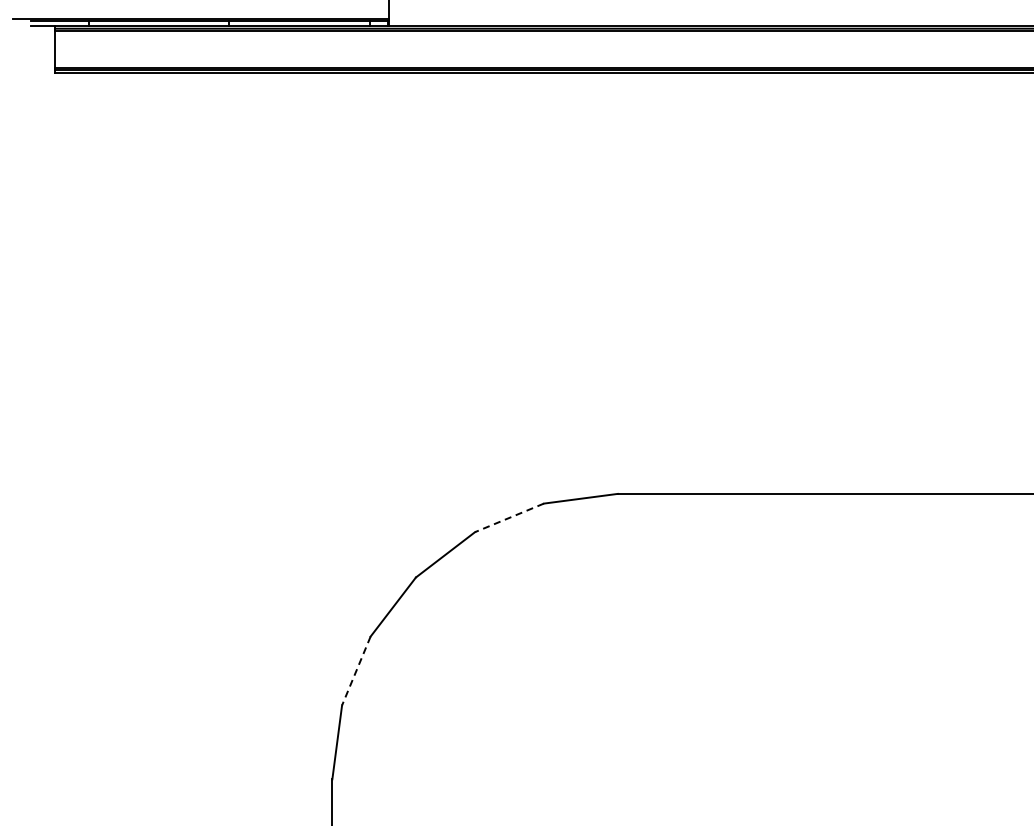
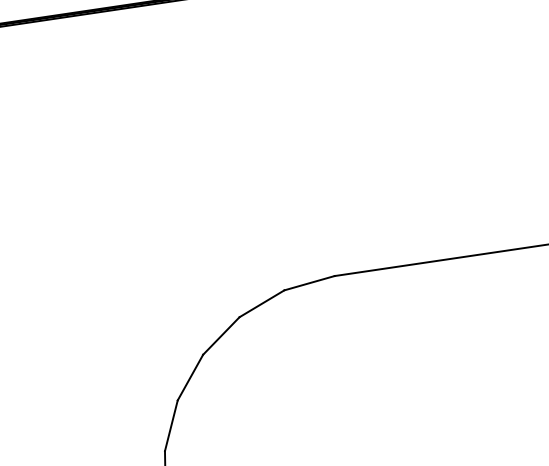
line: (509, 518) -> (262, 304), dashed -> solid
line: (356, 671) -> (171, 426), dashed -> solid

